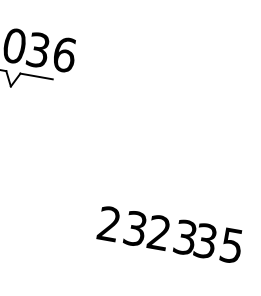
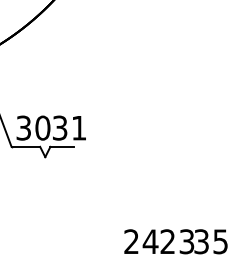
text: (63, 53) -> (78, 127), 36 -> 31
text: (135, 228) -> (150, 241), 23 -> 24

